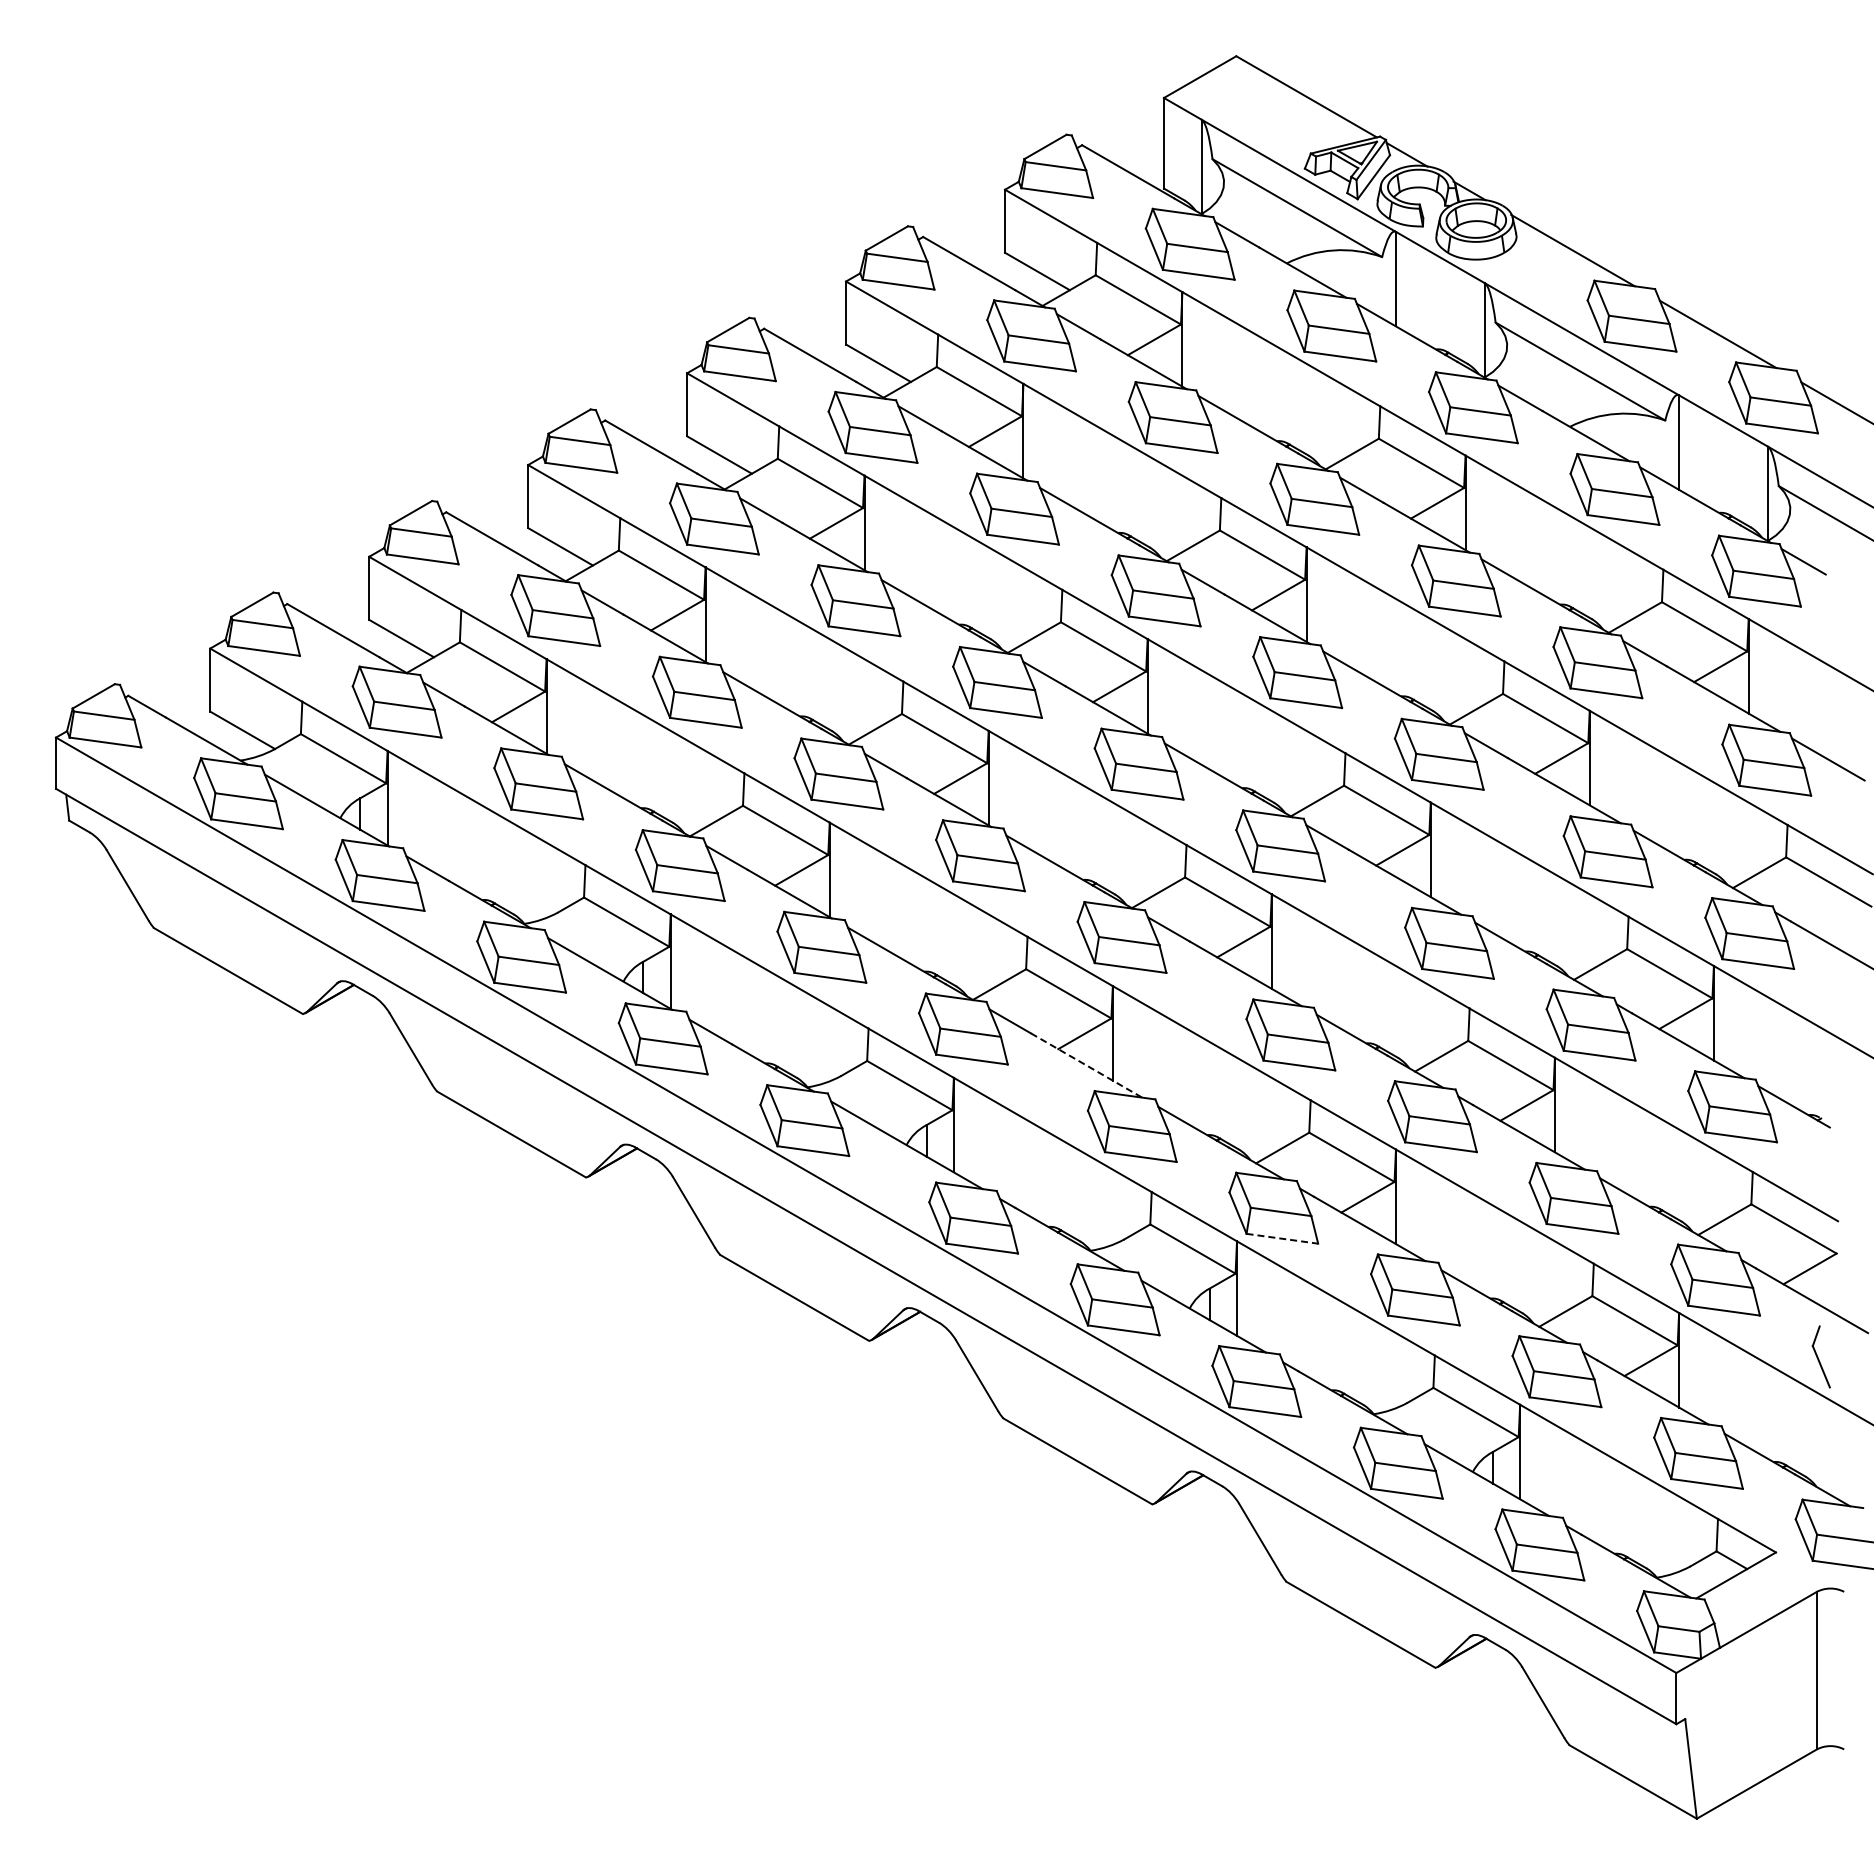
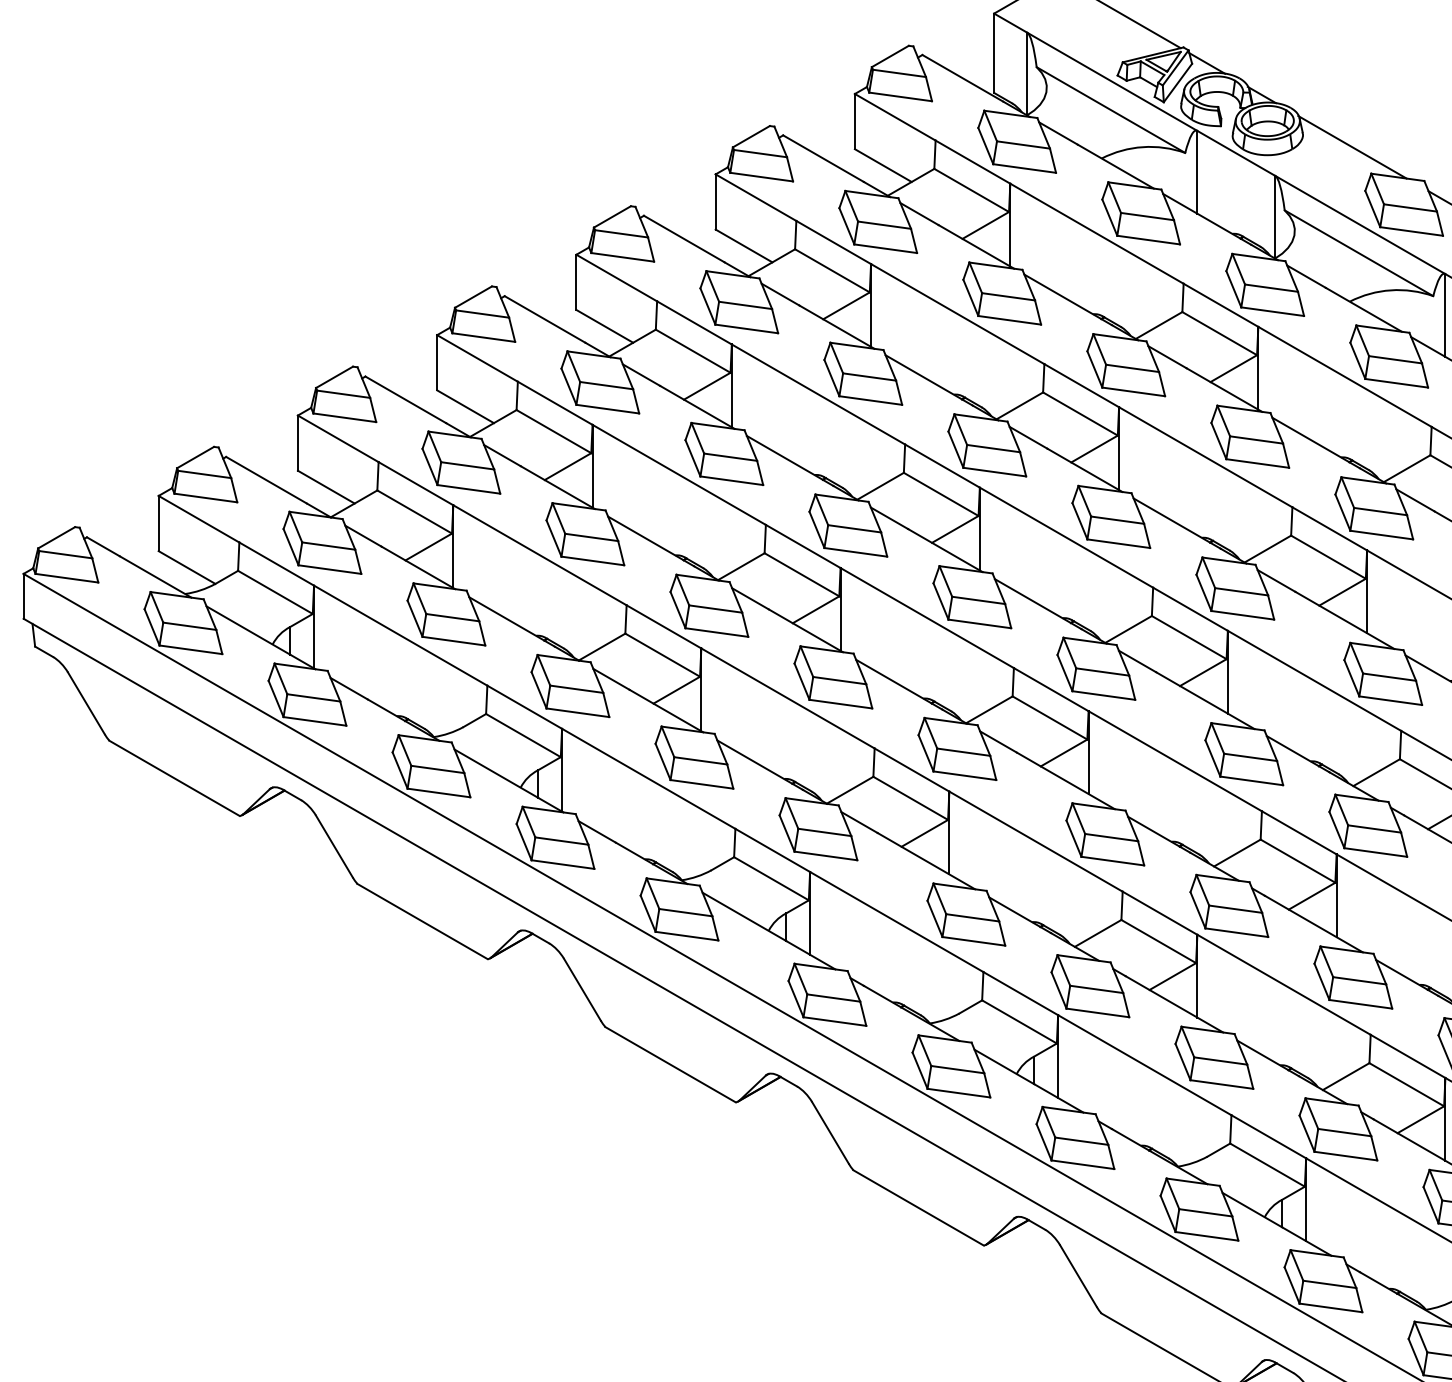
line: (1087, 1065) -> (927, 861), dashed -> solid
line: (1282, 1238) -> (1097, 1012), dashed -> solid

